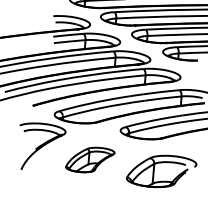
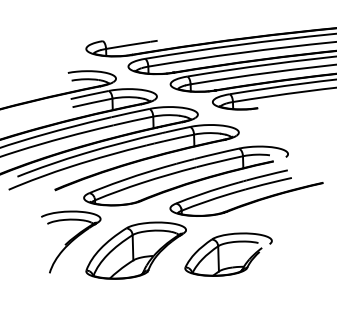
part: (89, 159) -> (135, 250), size x1.67

